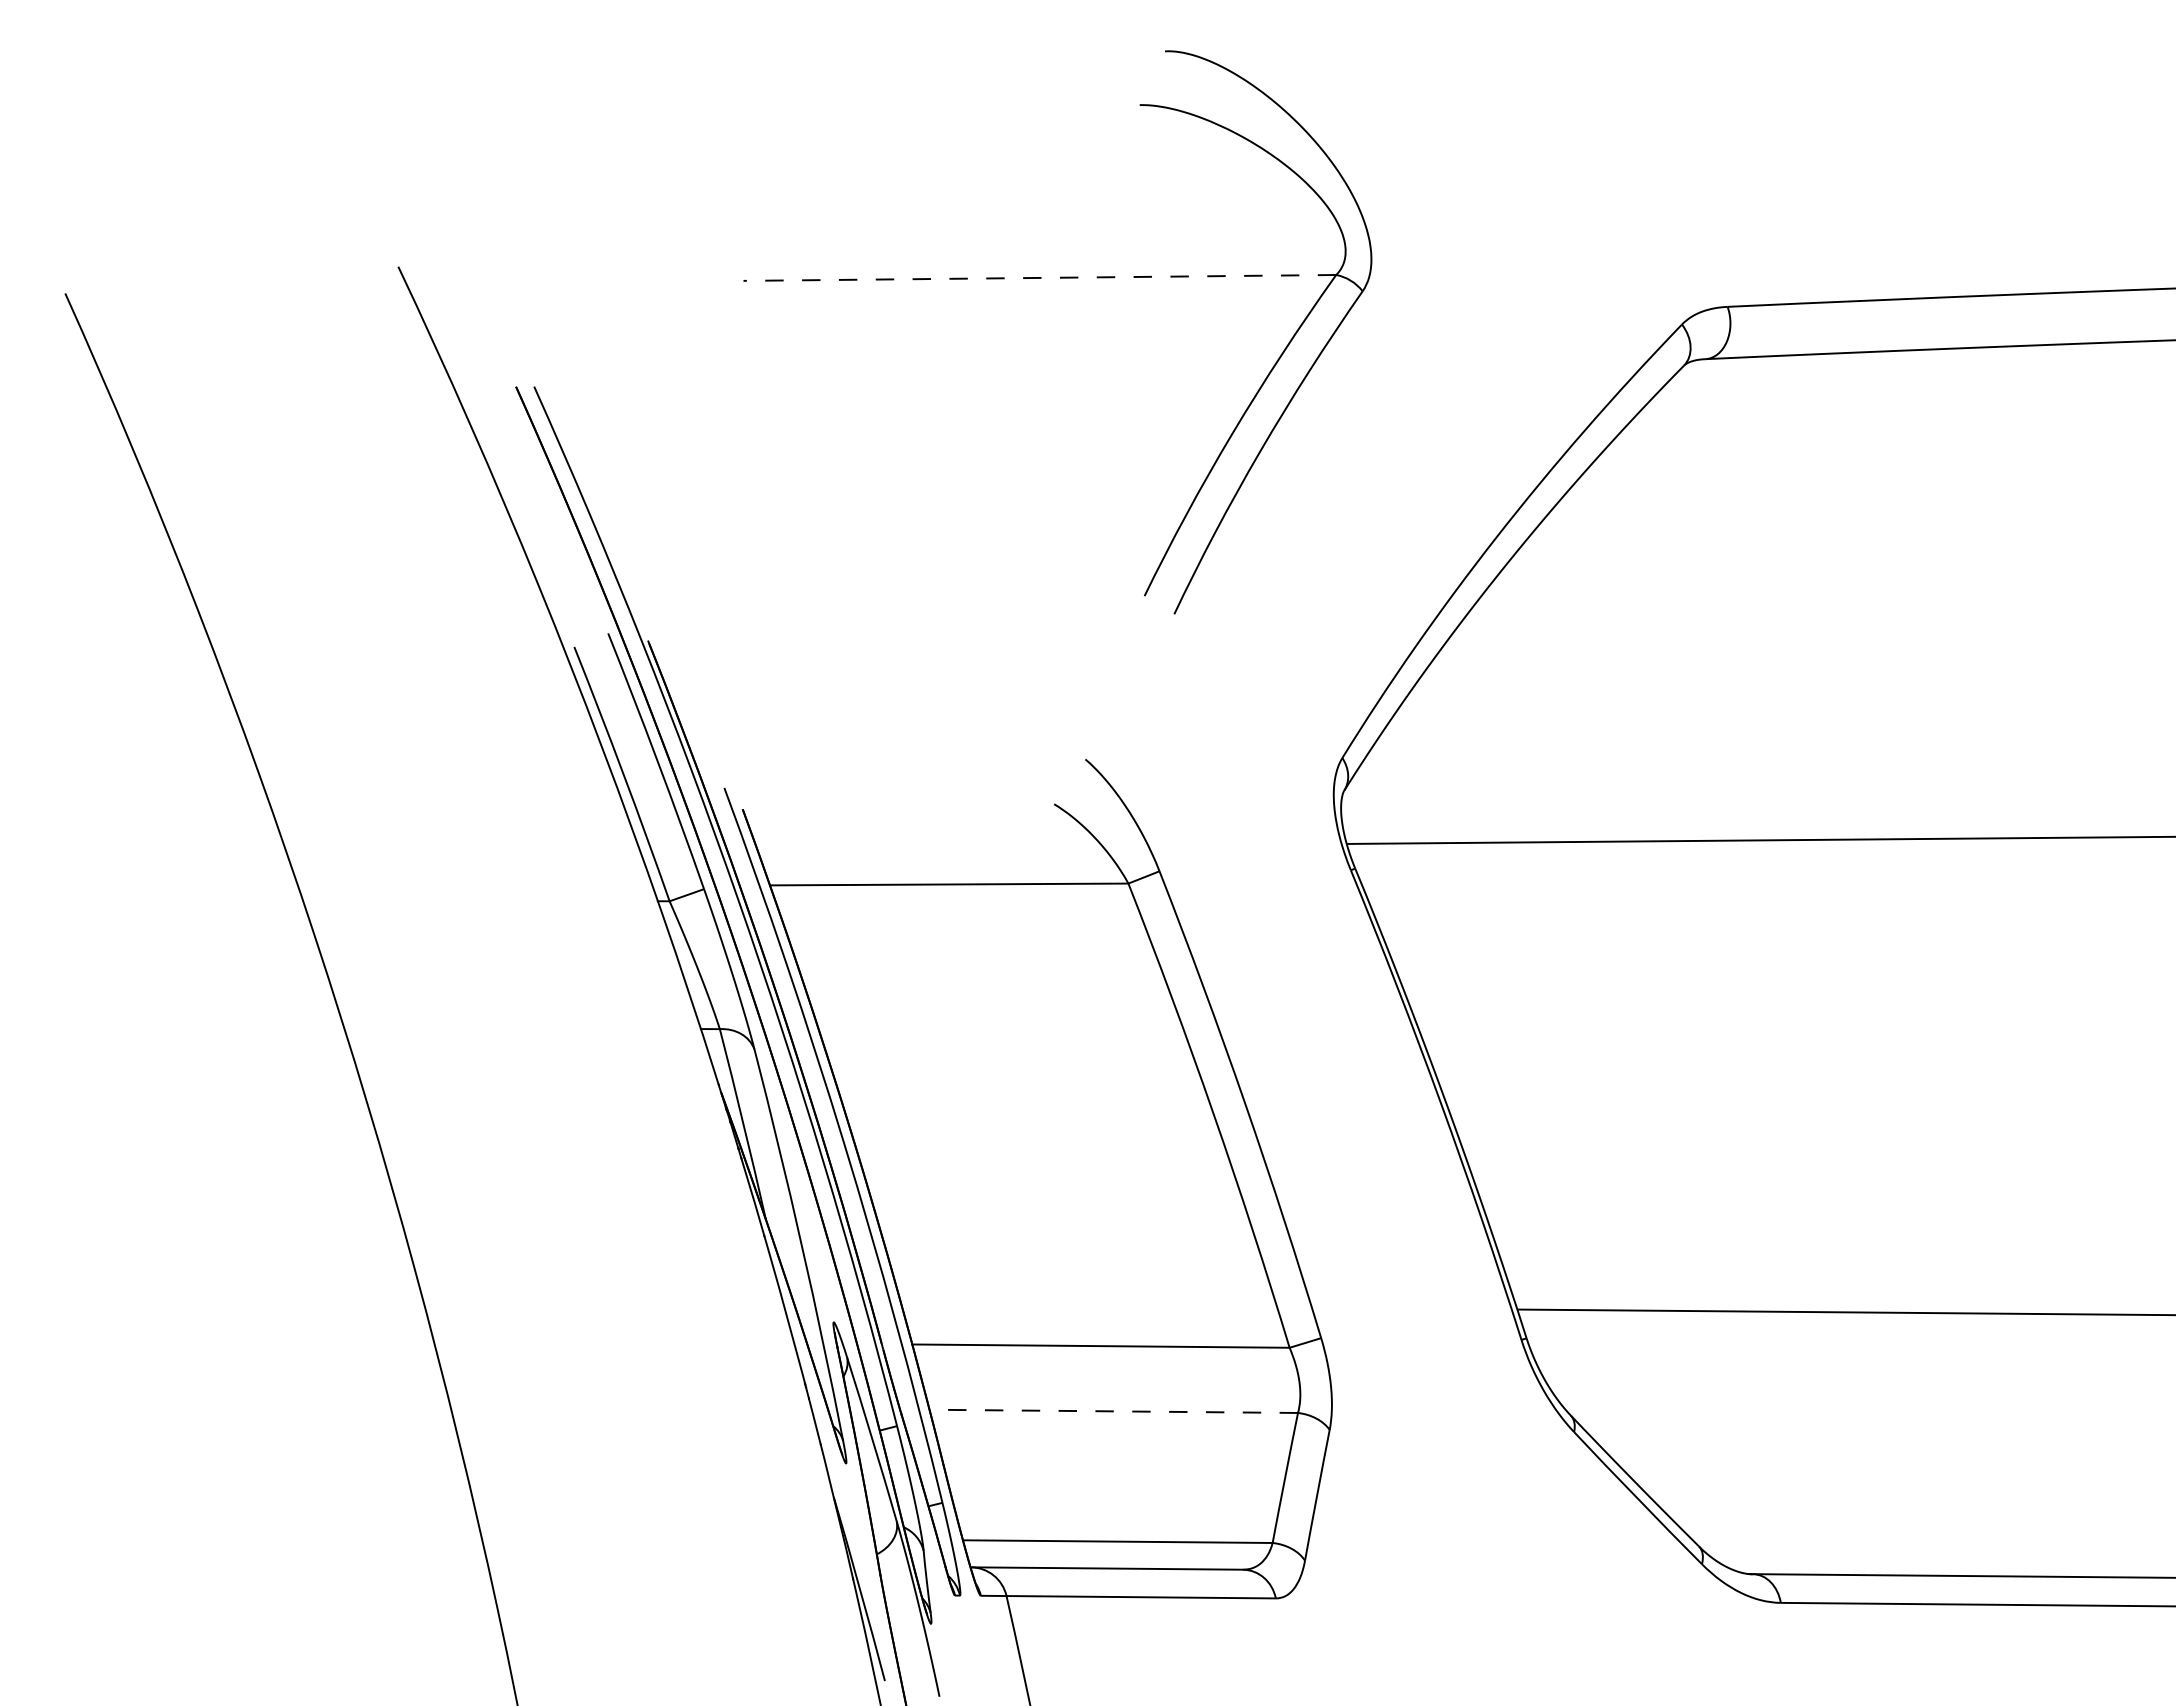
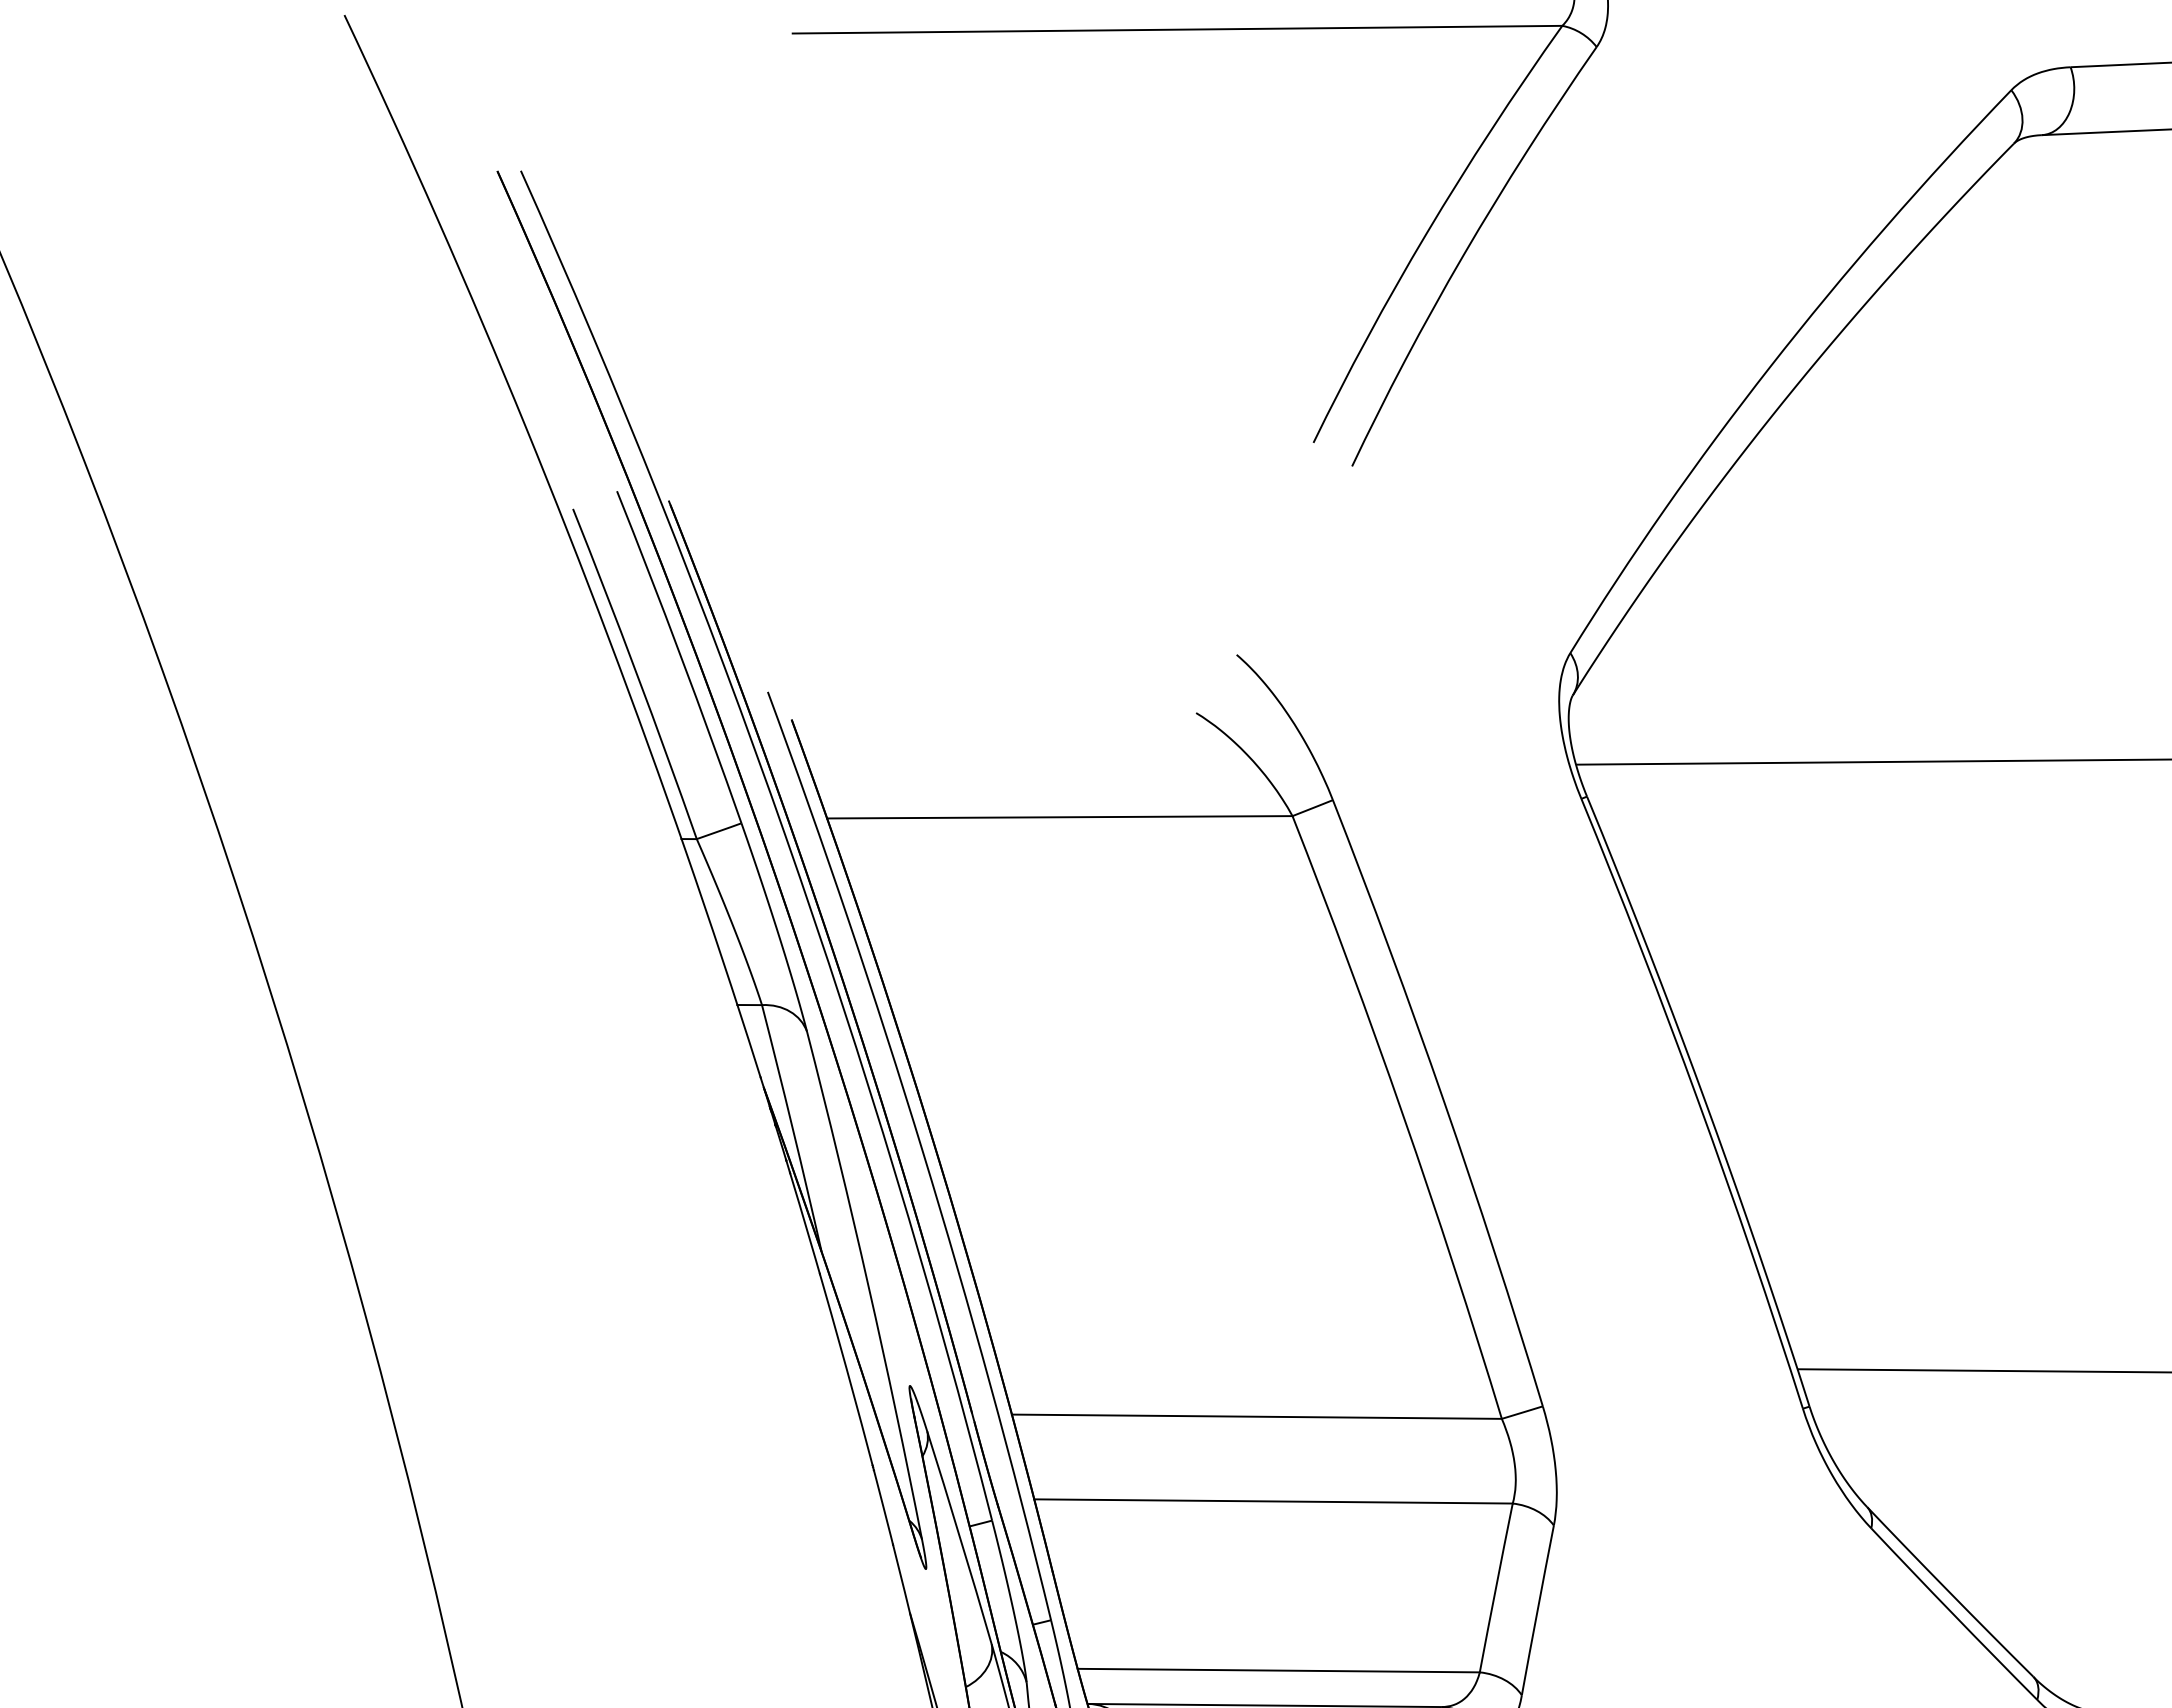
line: (1039, 277) -> (1177, 29), dashed -> solid
line: (1113, 1411) -> (1273, 1501), dashed -> solid

